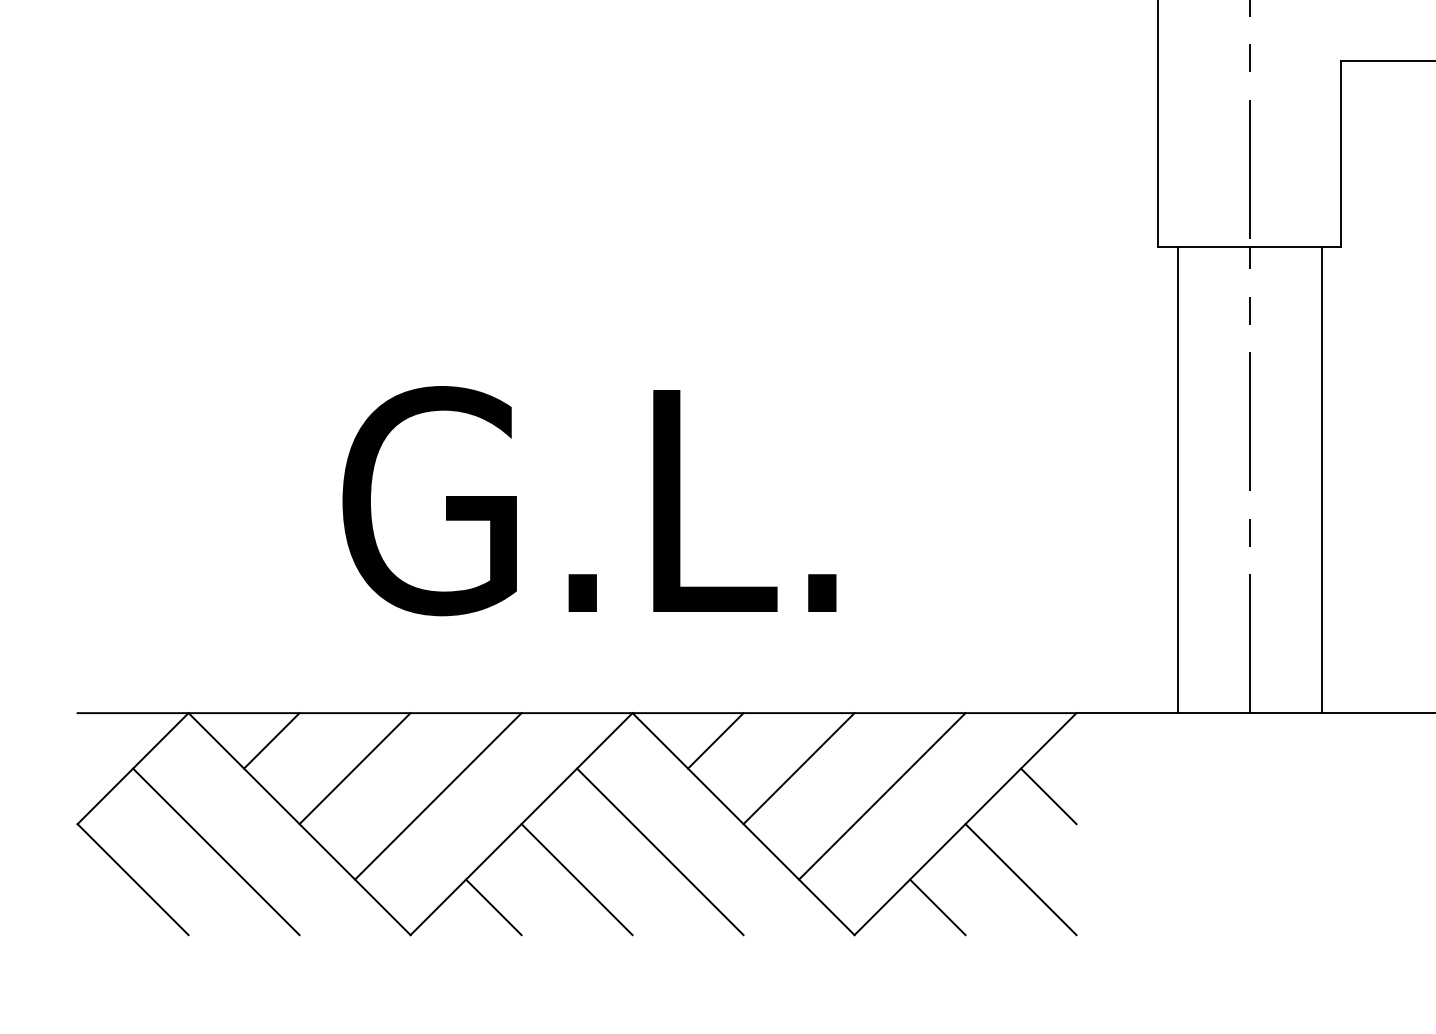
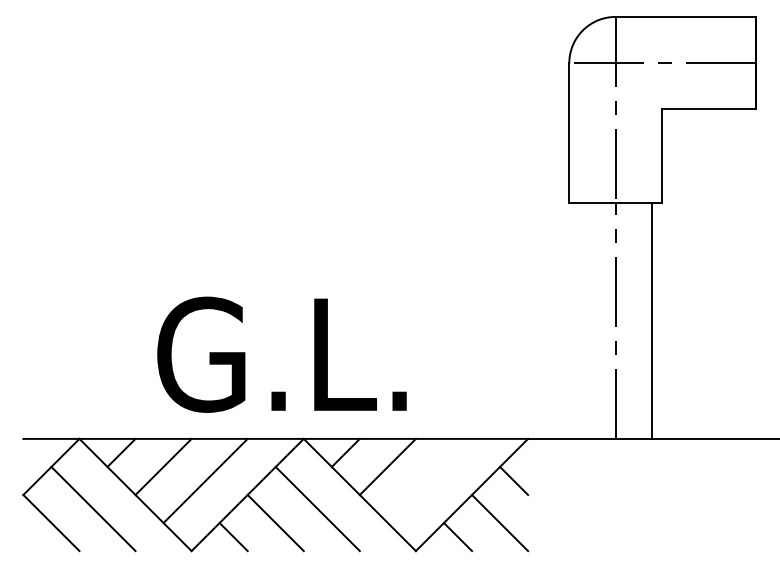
line: (1178, 478) -> (579, 320), removed
text: (588, 500) -> (281, 354), moved
line: (881, 795) -> (429, 480), removed

